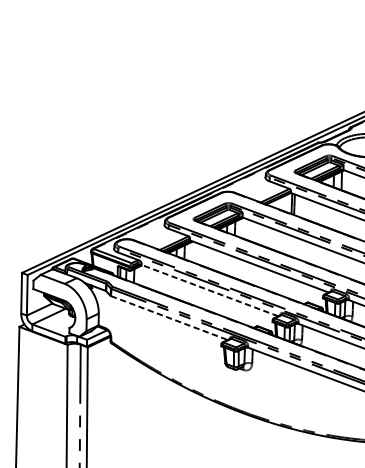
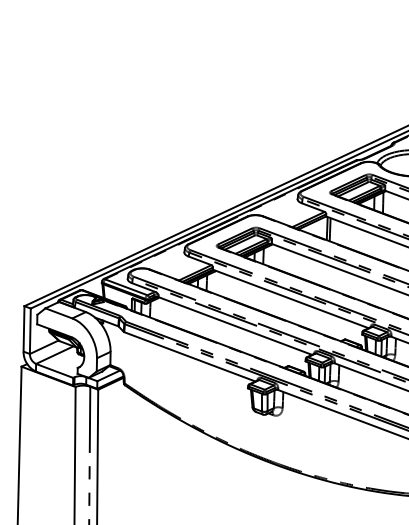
line: (210, 291) -> (235, 326), dashed -> solid
line: (170, 318) -> (190, 357), dashed -> solid

